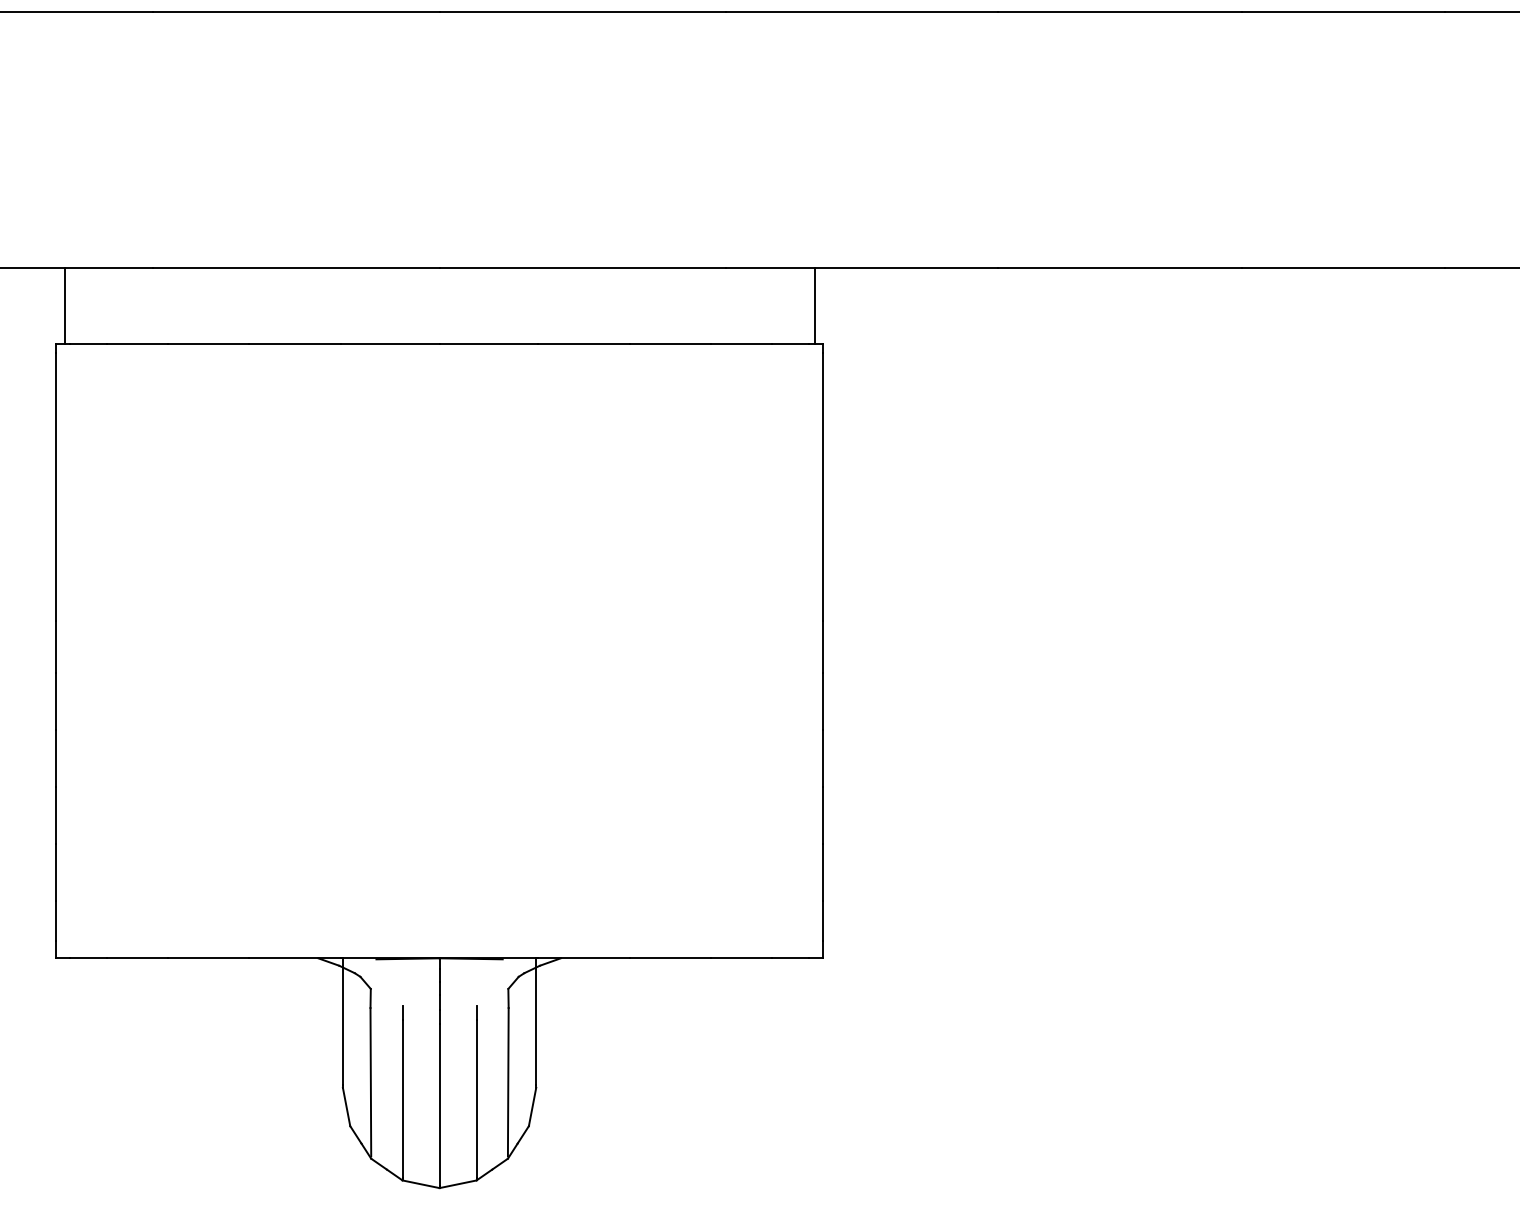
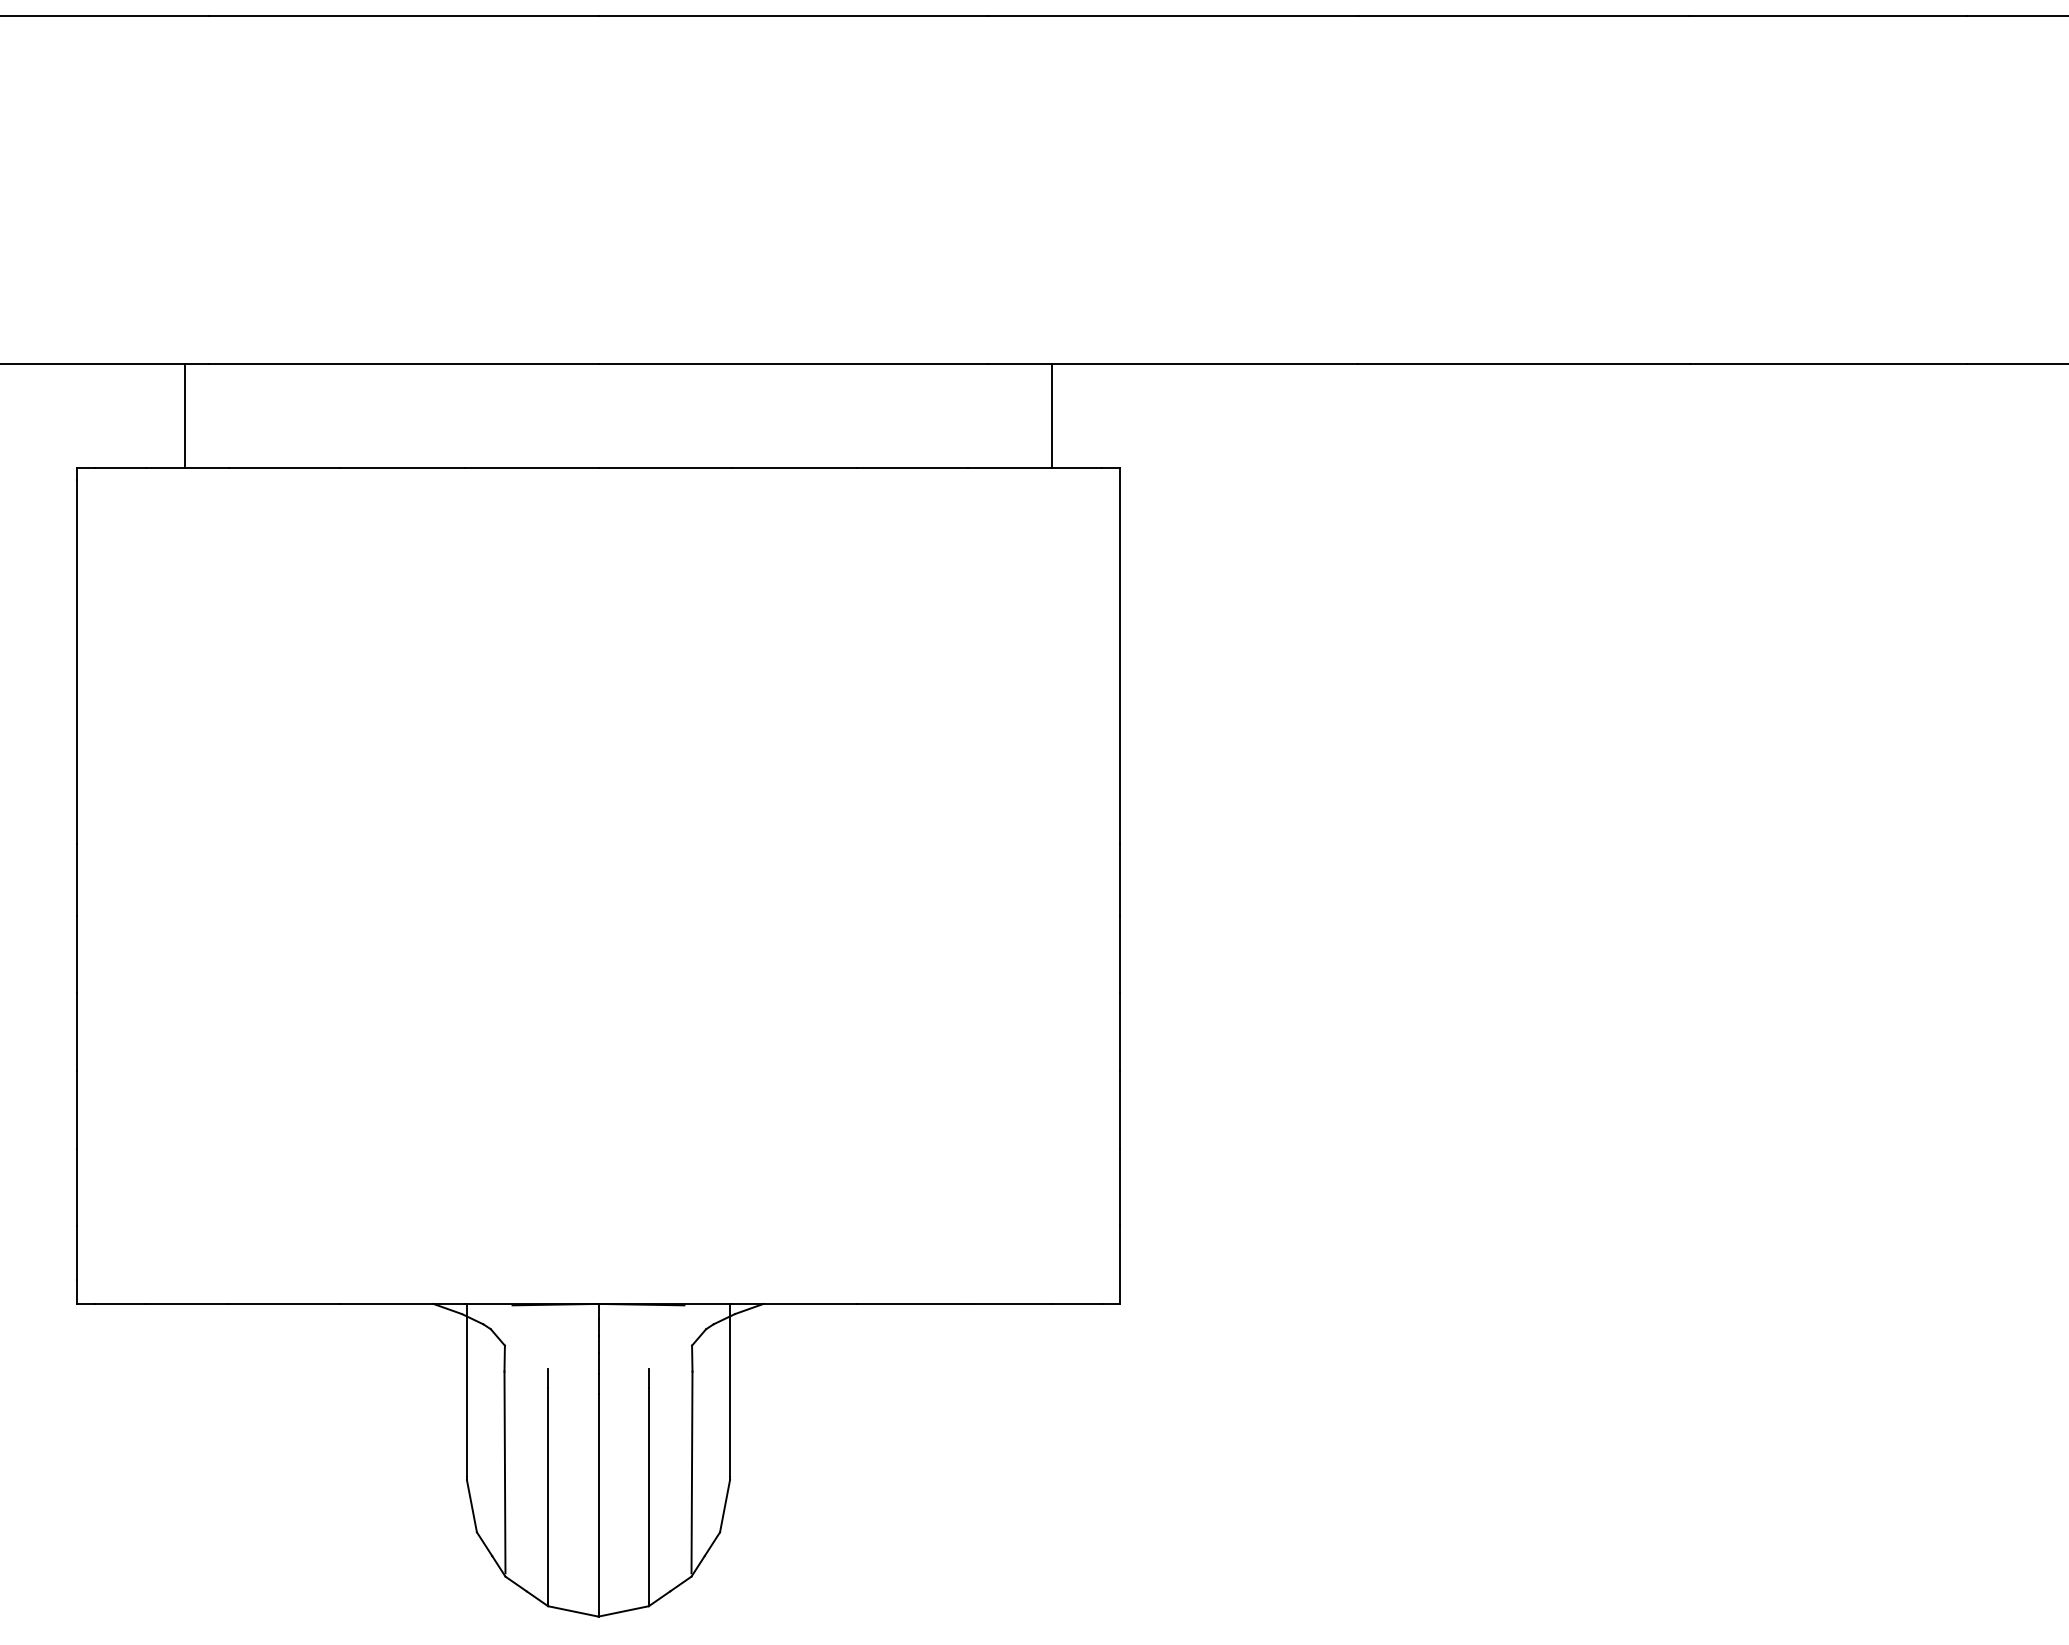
line: (64, 306) -> (185, 416), moved
line: (814, 306) -> (1051, 416), moved

